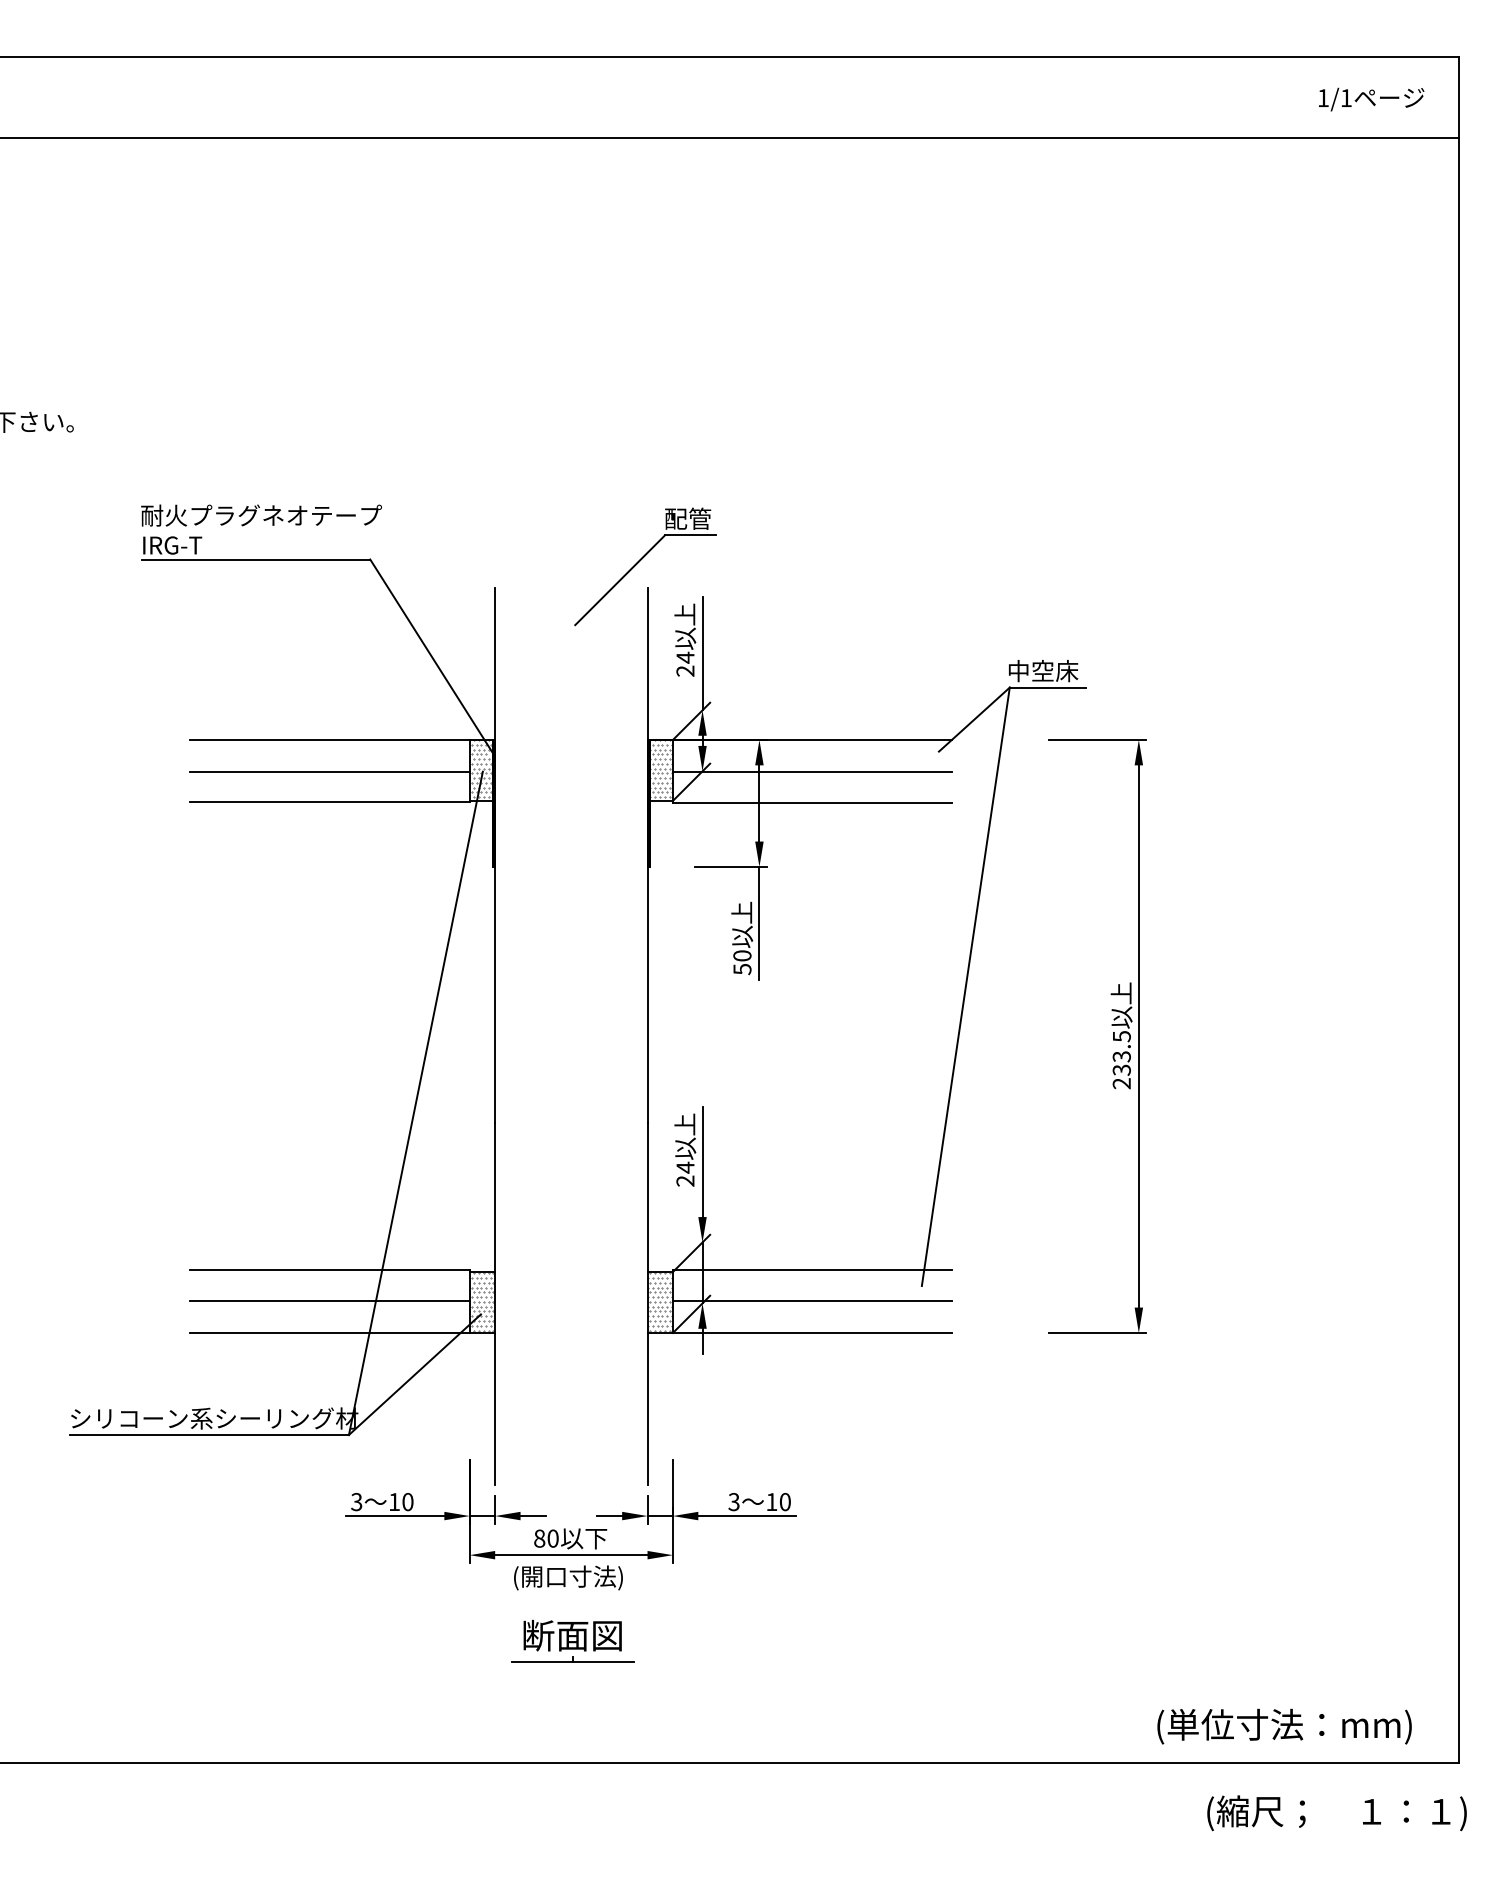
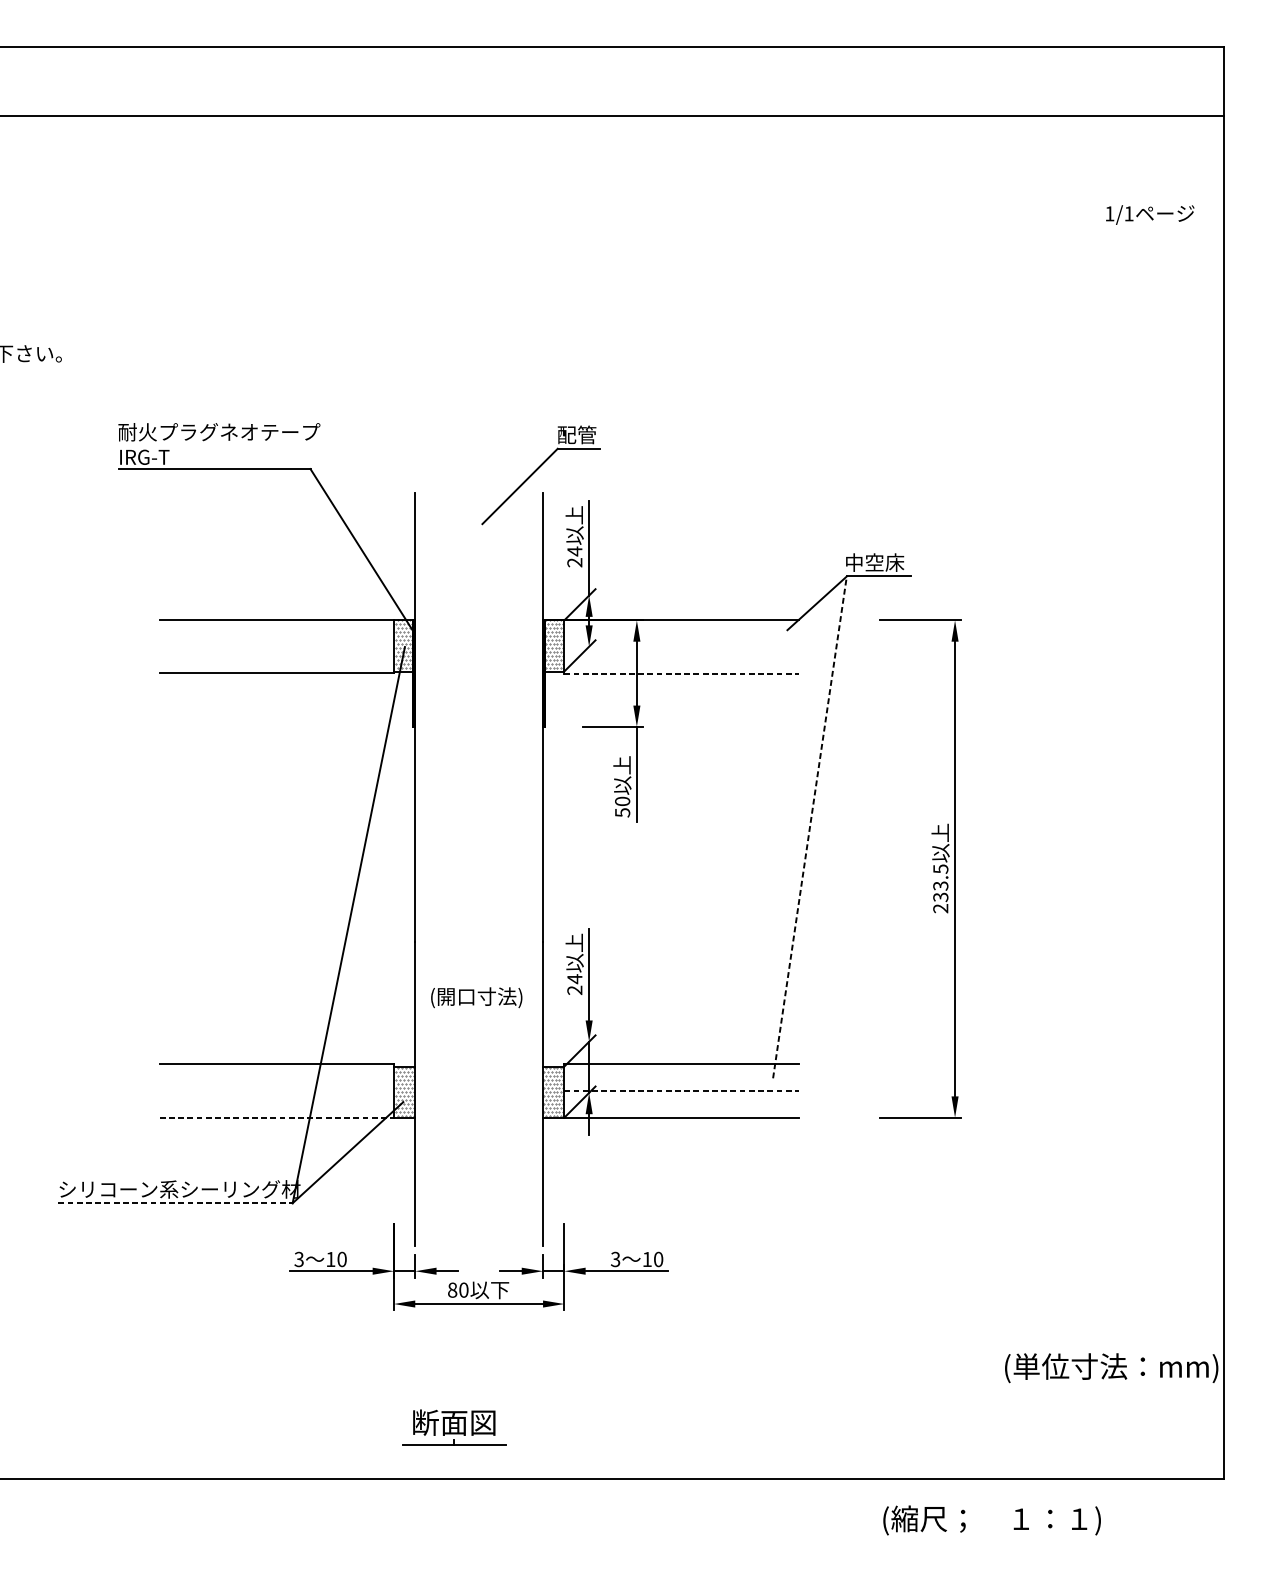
text: (1371, 99) -> (1150, 214), moved
line: (329, 771) -> (276, 646), removed
line: (812, 771) -> (681, 646), removed
line: (812, 803) -> (681, 673), solid -> dashed
line: (965, 986) -> (809, 827), solid -> dashed
line: (329, 1301) -> (276, 1091), removed
line: (812, 1301) -> (681, 1091), solid -> dashed
line: (330, 1333) -> (277, 1118), solid -> dashed
line: (209, 1435) -> (175, 1203), solid -> dashed
text: (568, 1577) -> (476, 997), moved
part: (572, 1640) -> (454, 1426), moved
text: (1284, 1726) -> (1111, 1368), moved
text: (1336, 1813) -> (991, 1520), moved

